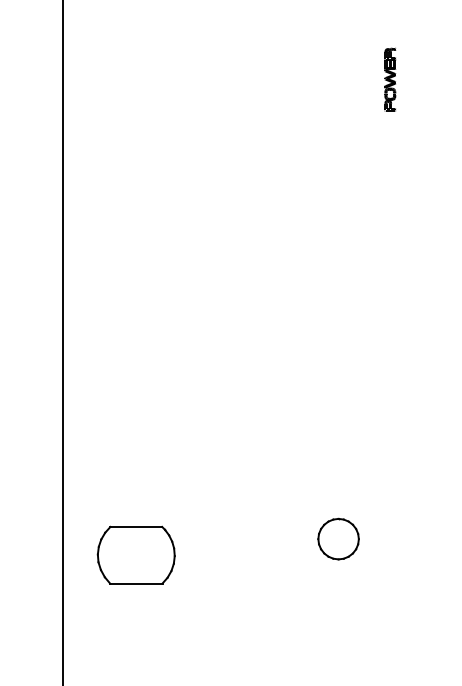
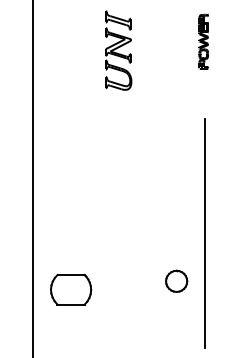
part: (390, 79) -> (203, 41), size x1.67
part: (227, 96) -> (118, 50), added
line: (391, 447) -> (204, 233), added

